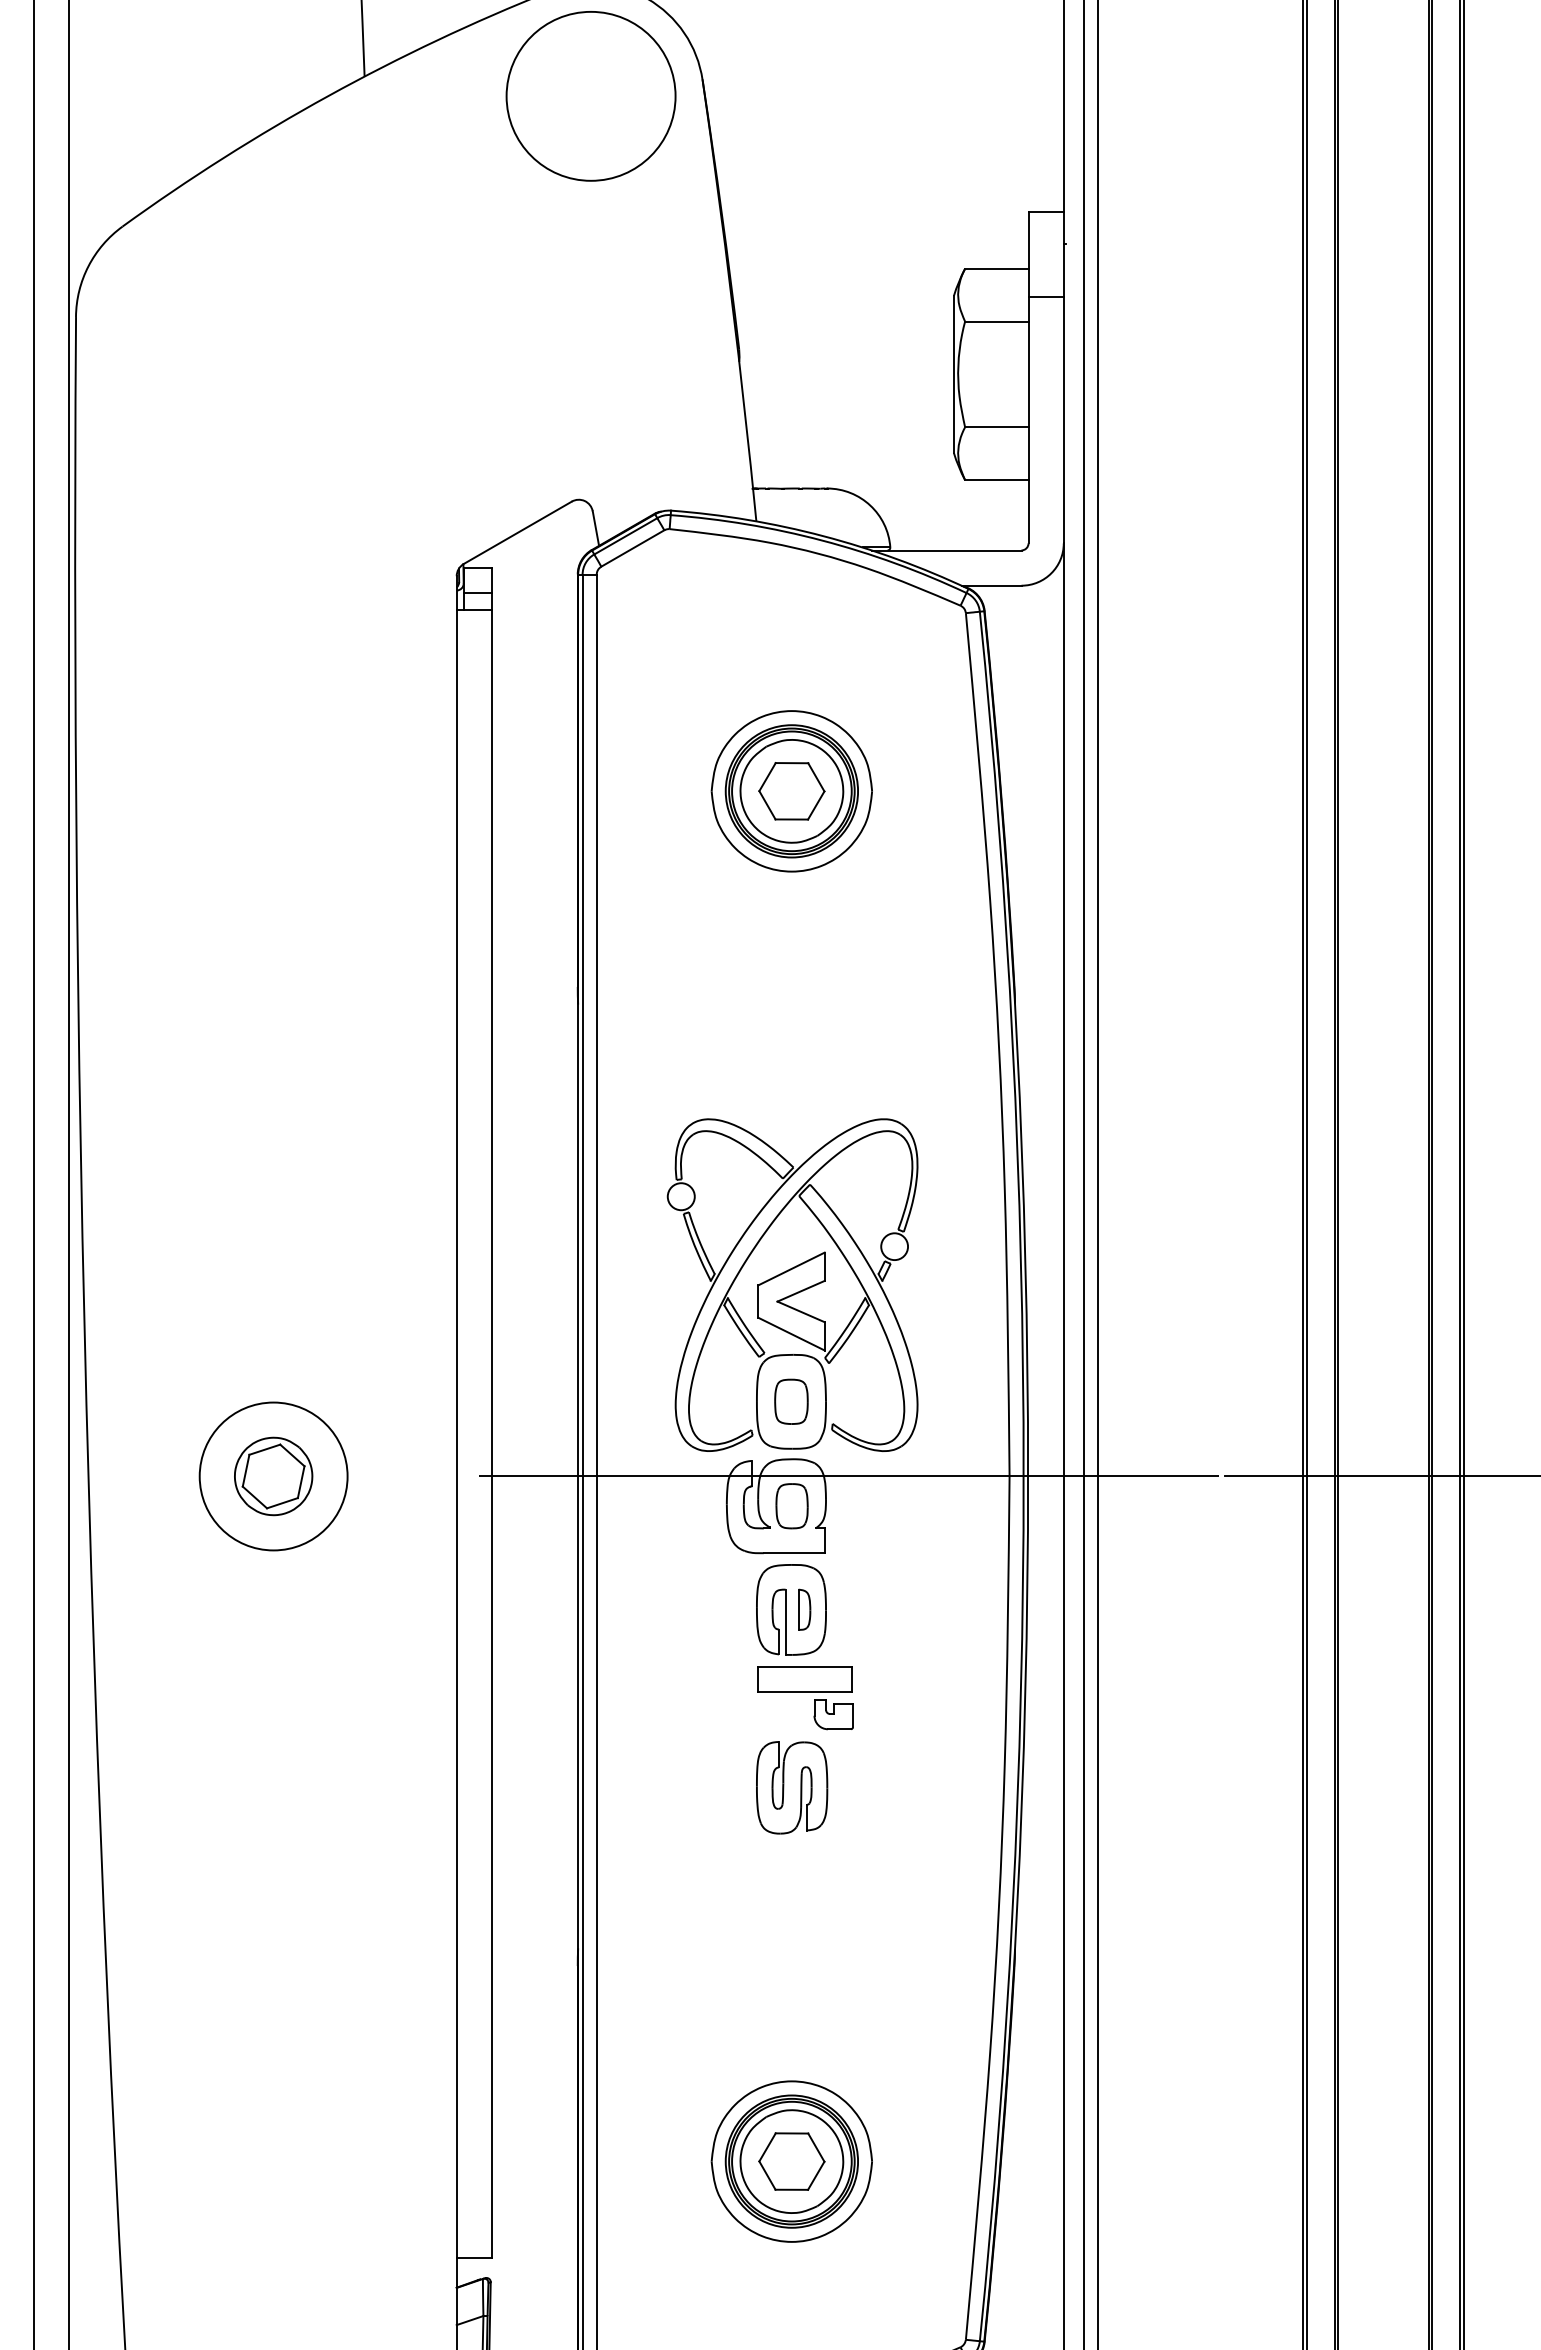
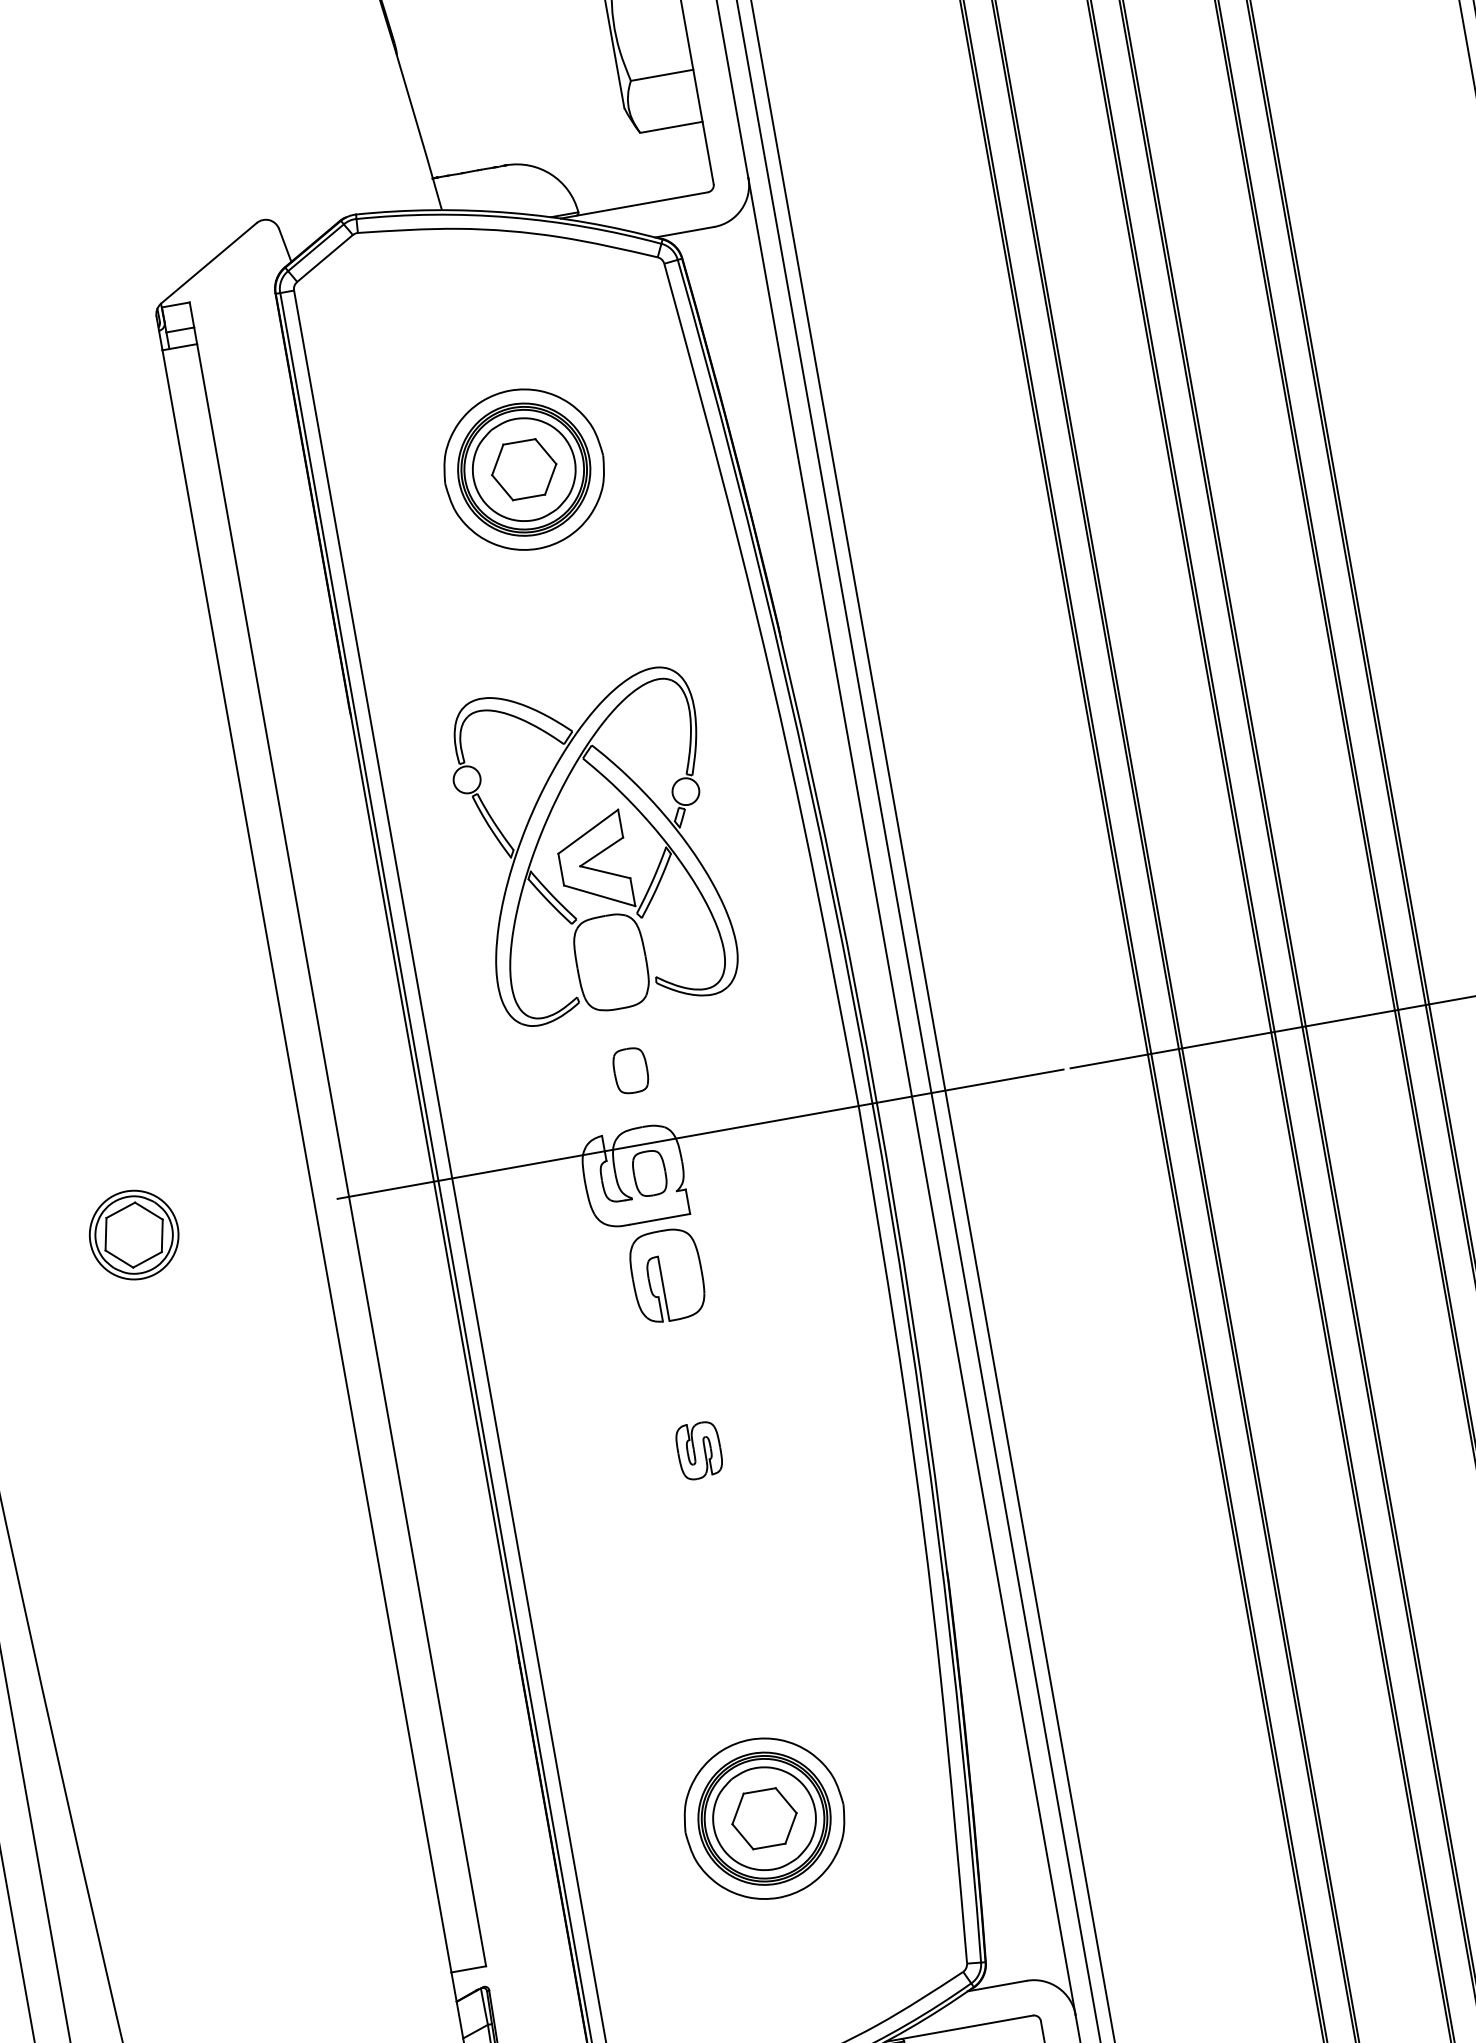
part: (792, 1284) -> (592, 846), moved
circle: (273, 1476) -> (134, 1235), size x0.6
part: (804, 1609) -> (680, 1272), removed
part: (805, 1698) -> (696, 1360), removed
part: (792, 1787) -> (699, 1450), size x0.6

